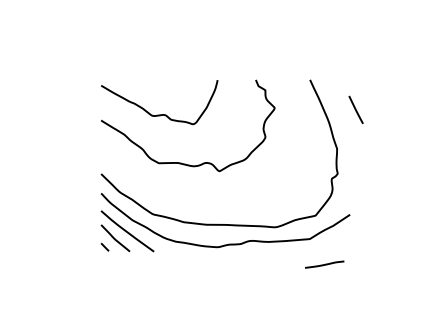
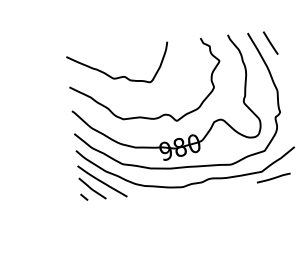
line: (355, 109) -> (270, 42), moved
part: (219, 190) -> (178, 137), added
line: (324, 264) -> (273, 177), moved

